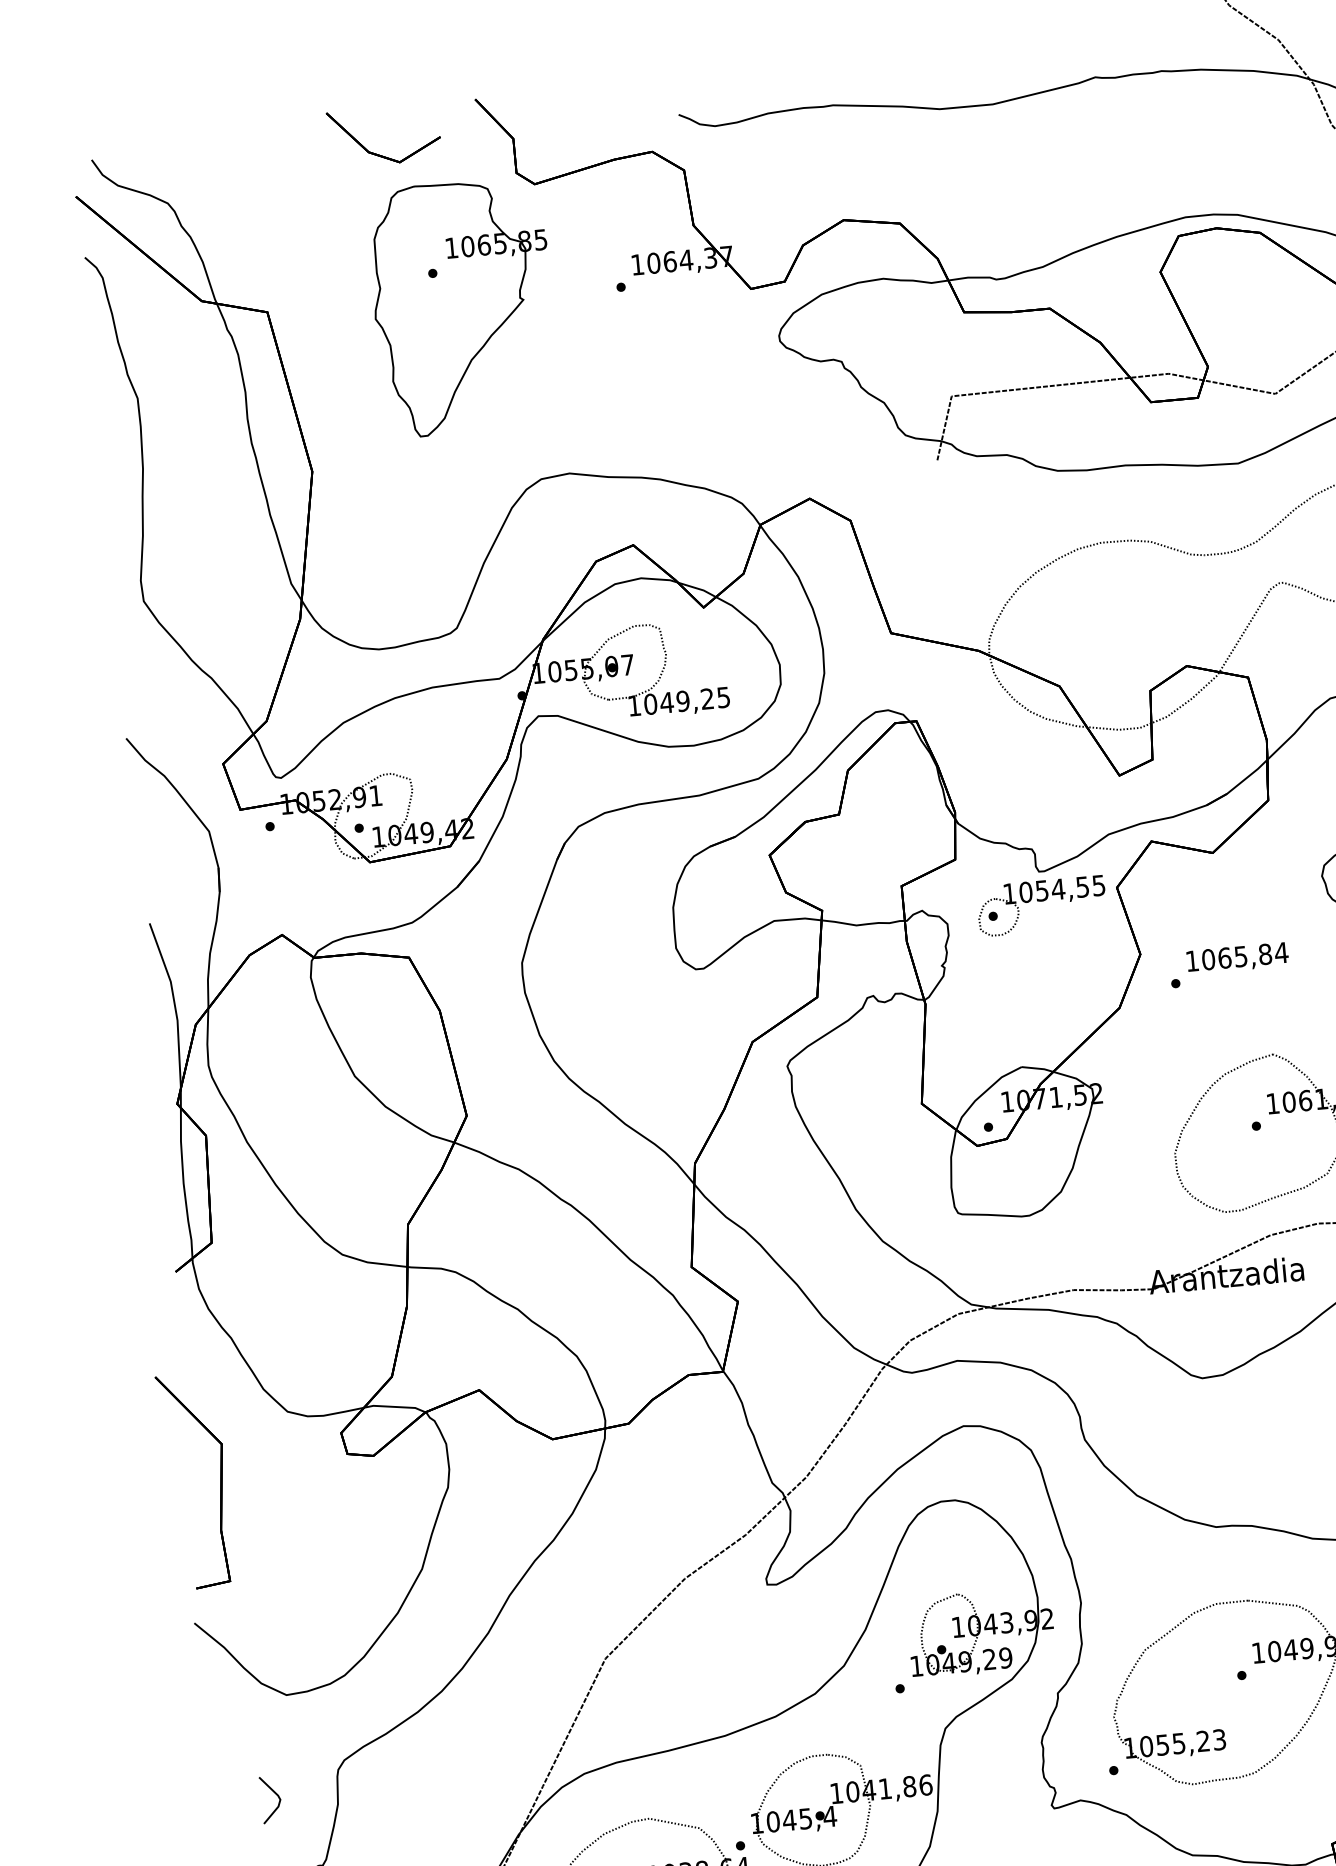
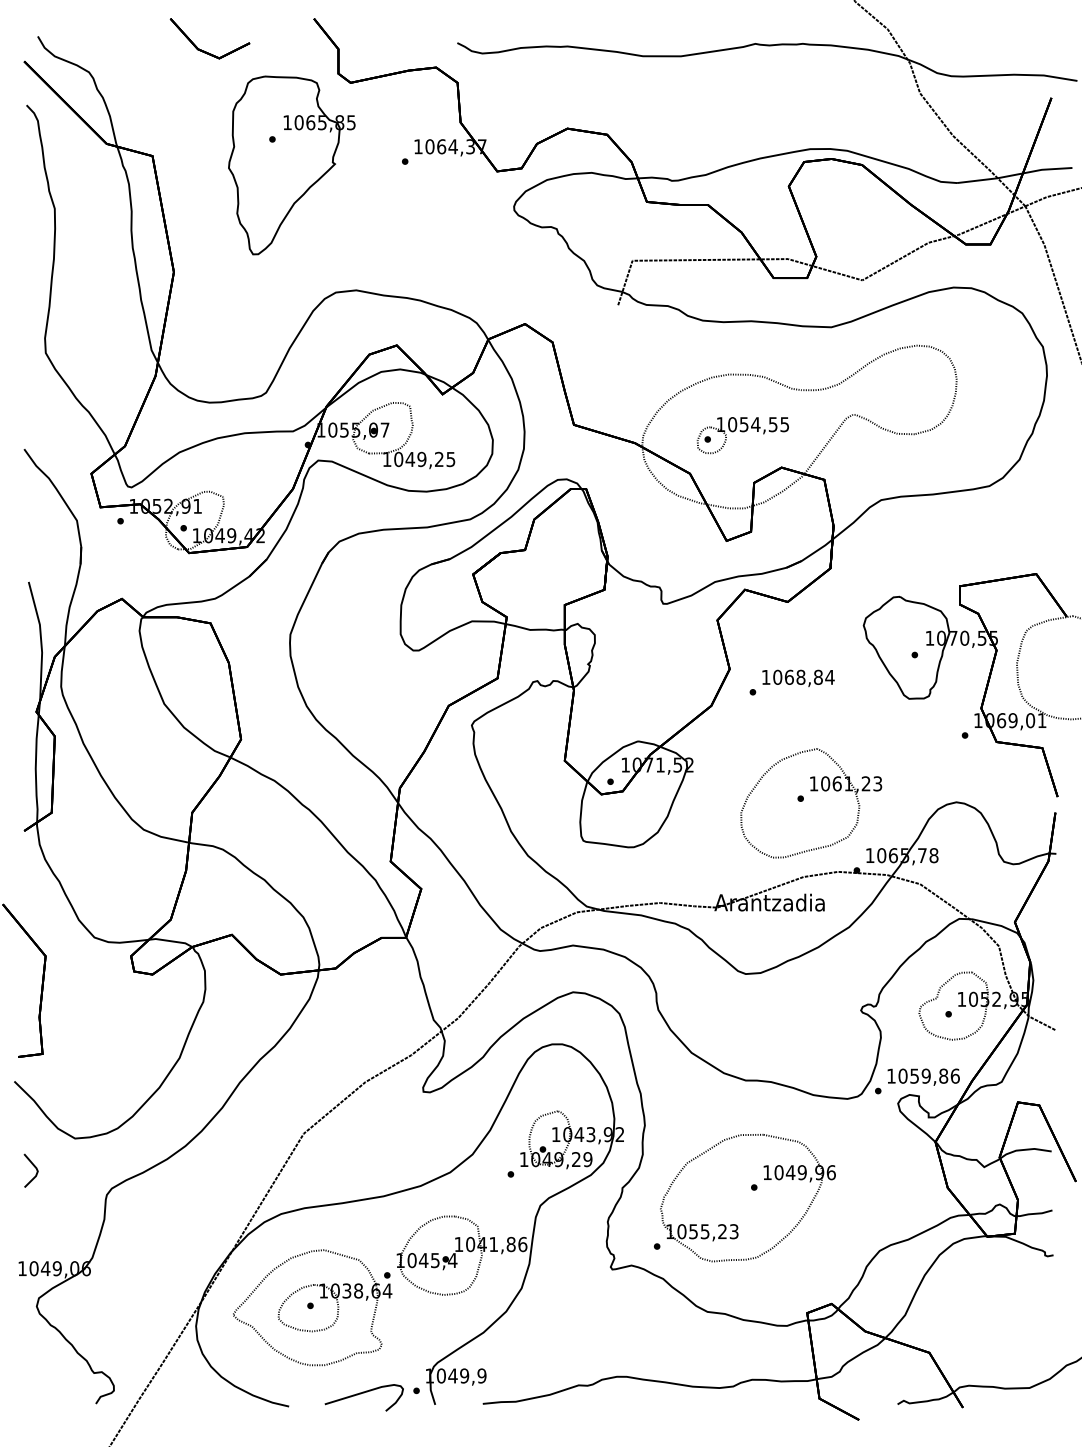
part: (378, 153) -> (204, 50), moved
part: (1041, 906) -> (742, 435), moved
text: (1240, 955) -> (800, 676), 1065,84 -> 1068,84
line: (273, 1793) -> (33, 1166), moved

